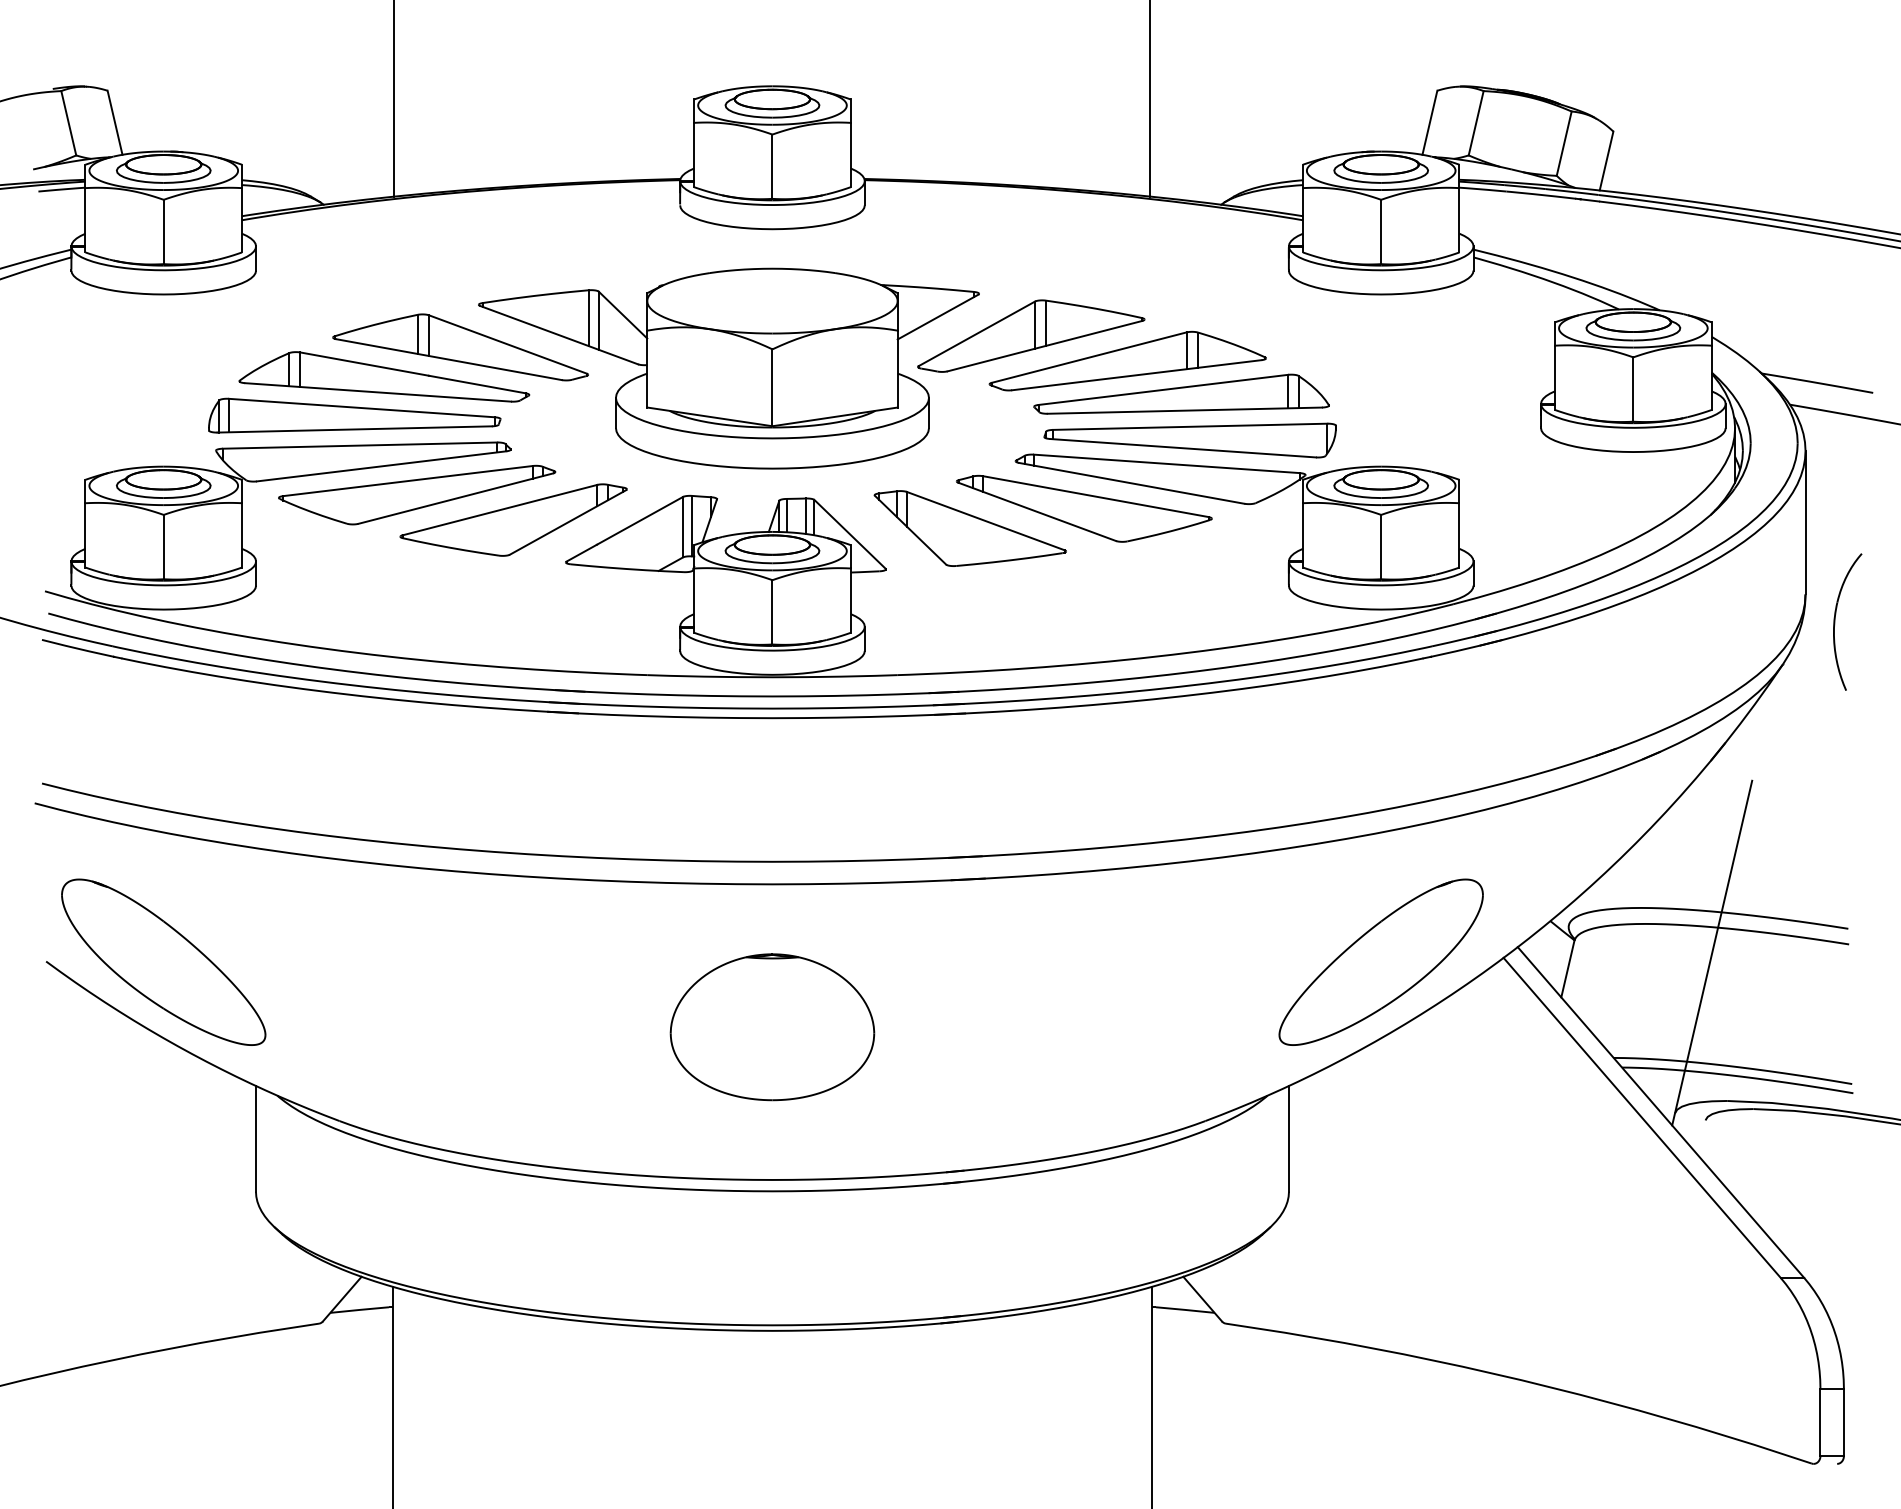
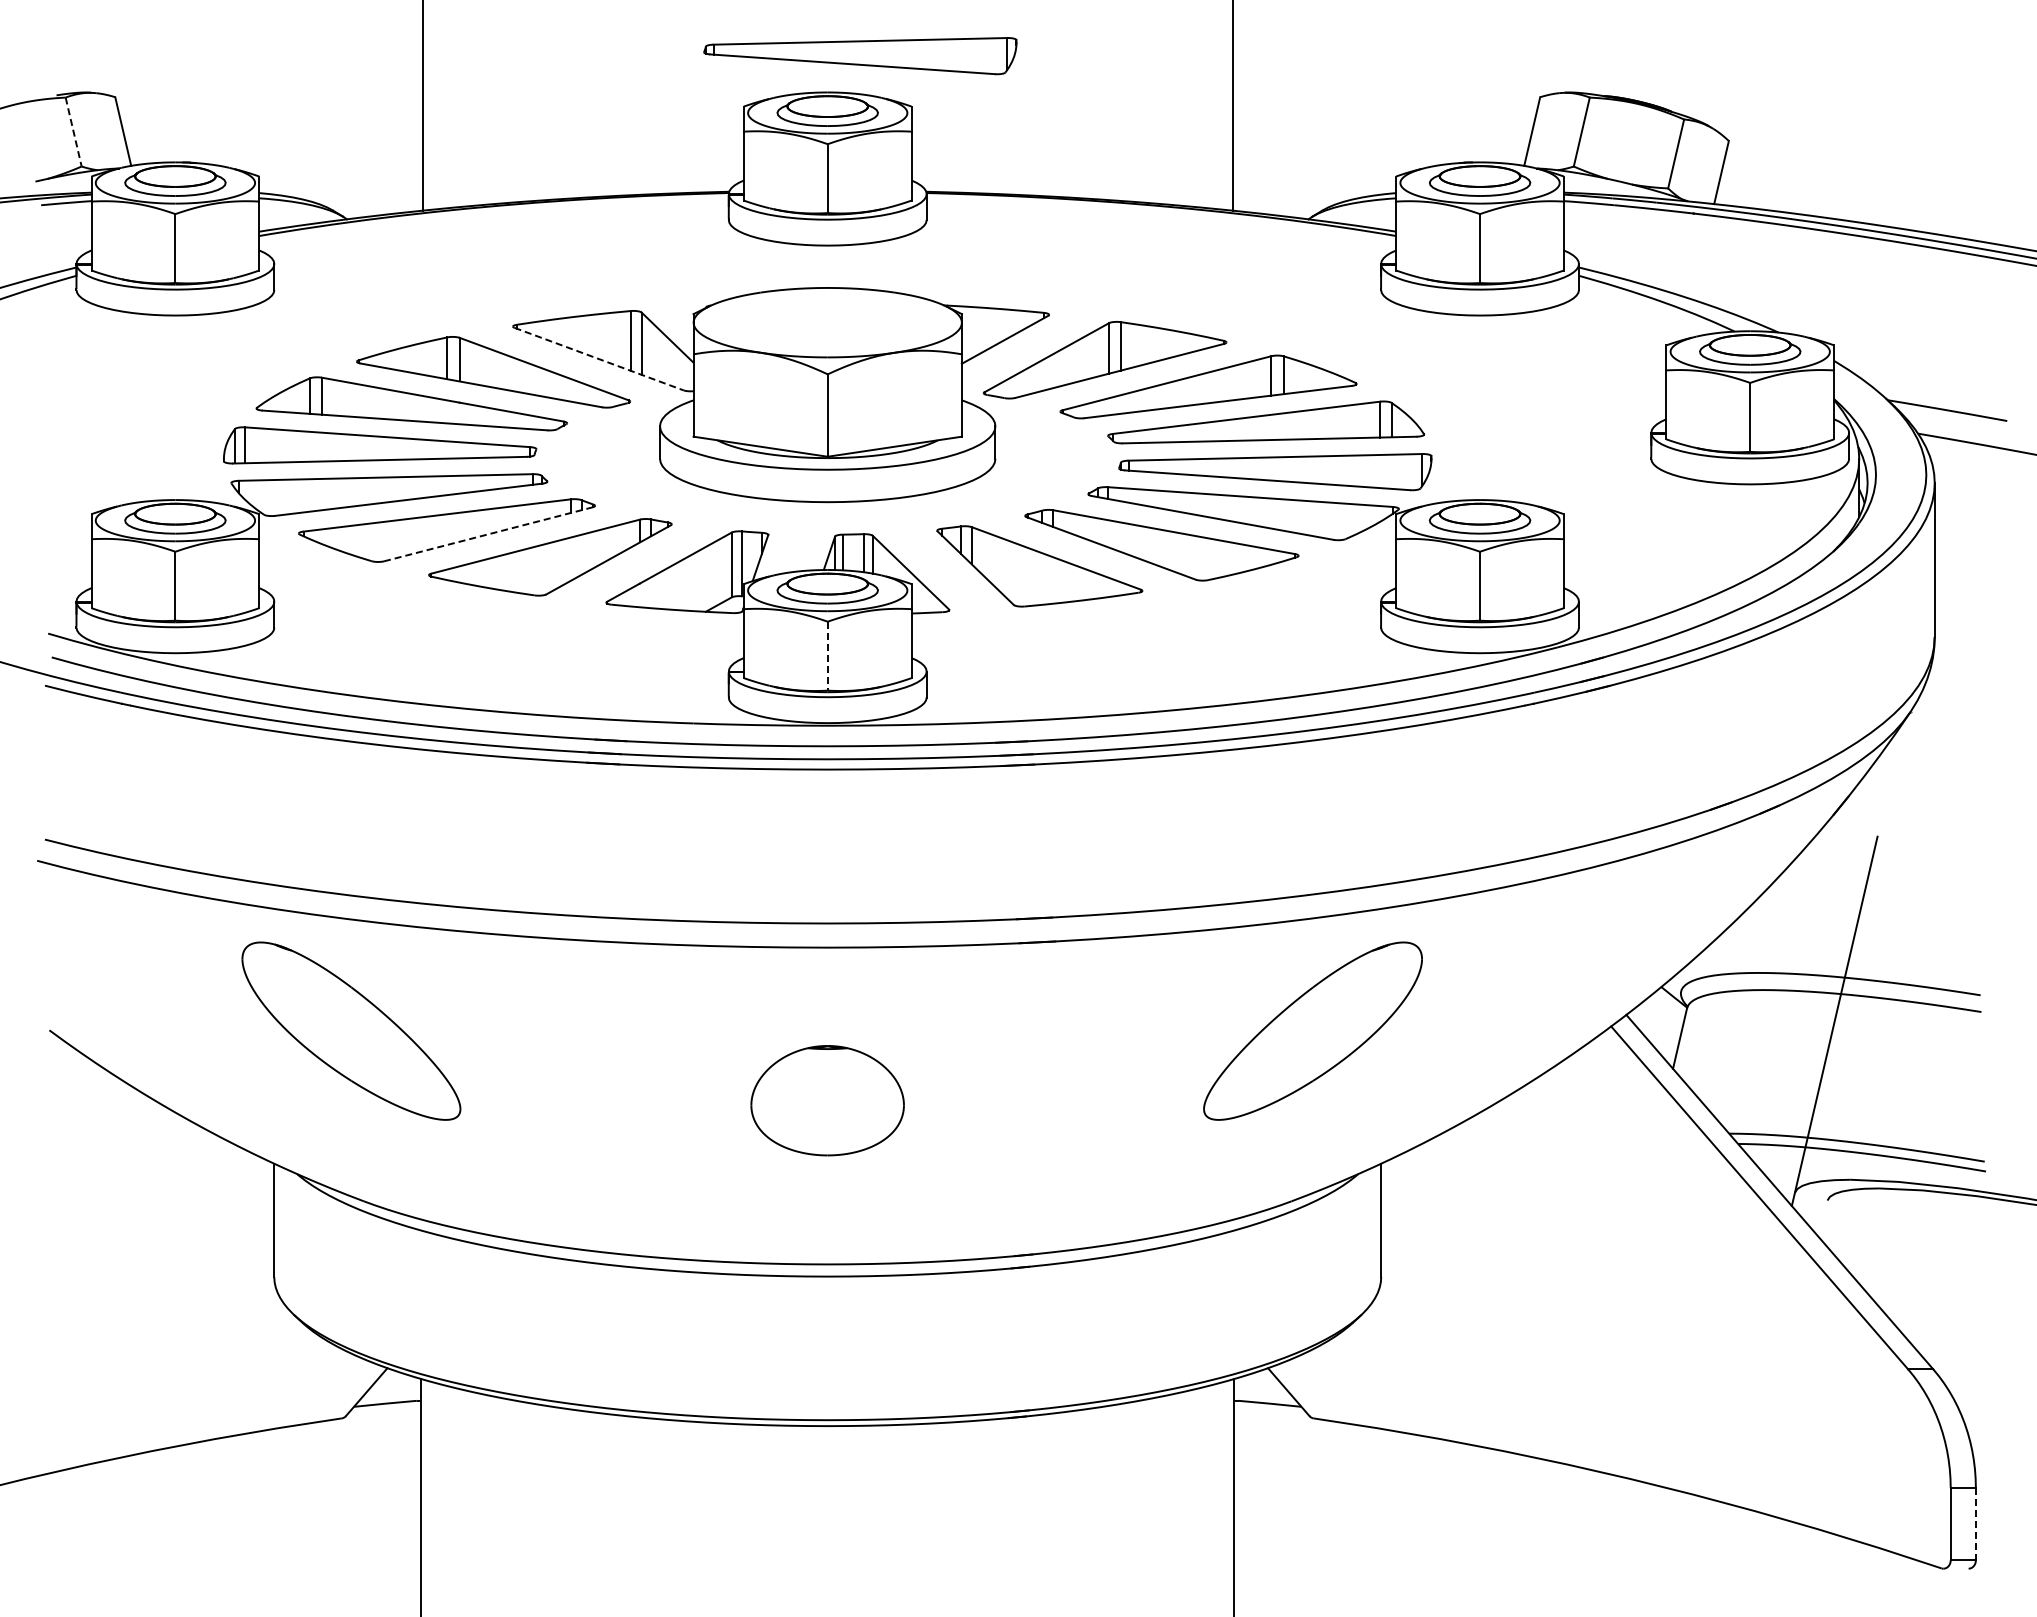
part: (803, 52) -> (860, 56), added
line: (68, 123) -> (73, 132), solid -> dashed
line: (559, 335) -> (599, 359), solid -> dashed
line: (455, 498) -> (488, 534), solid -> dashed
line: (772, 612) -> (827, 656), solid -> dashed
part: (1836, 617) -> (1967, 661), removed
part: (163, 961) -> (351, 1030), moved
part: (1380, 961) -> (1312, 1030), moved
part: (772, 1026) -> (827, 1100), size x0.7
line: (1843, 1422) -> (1975, 1524), solid -> dashed

